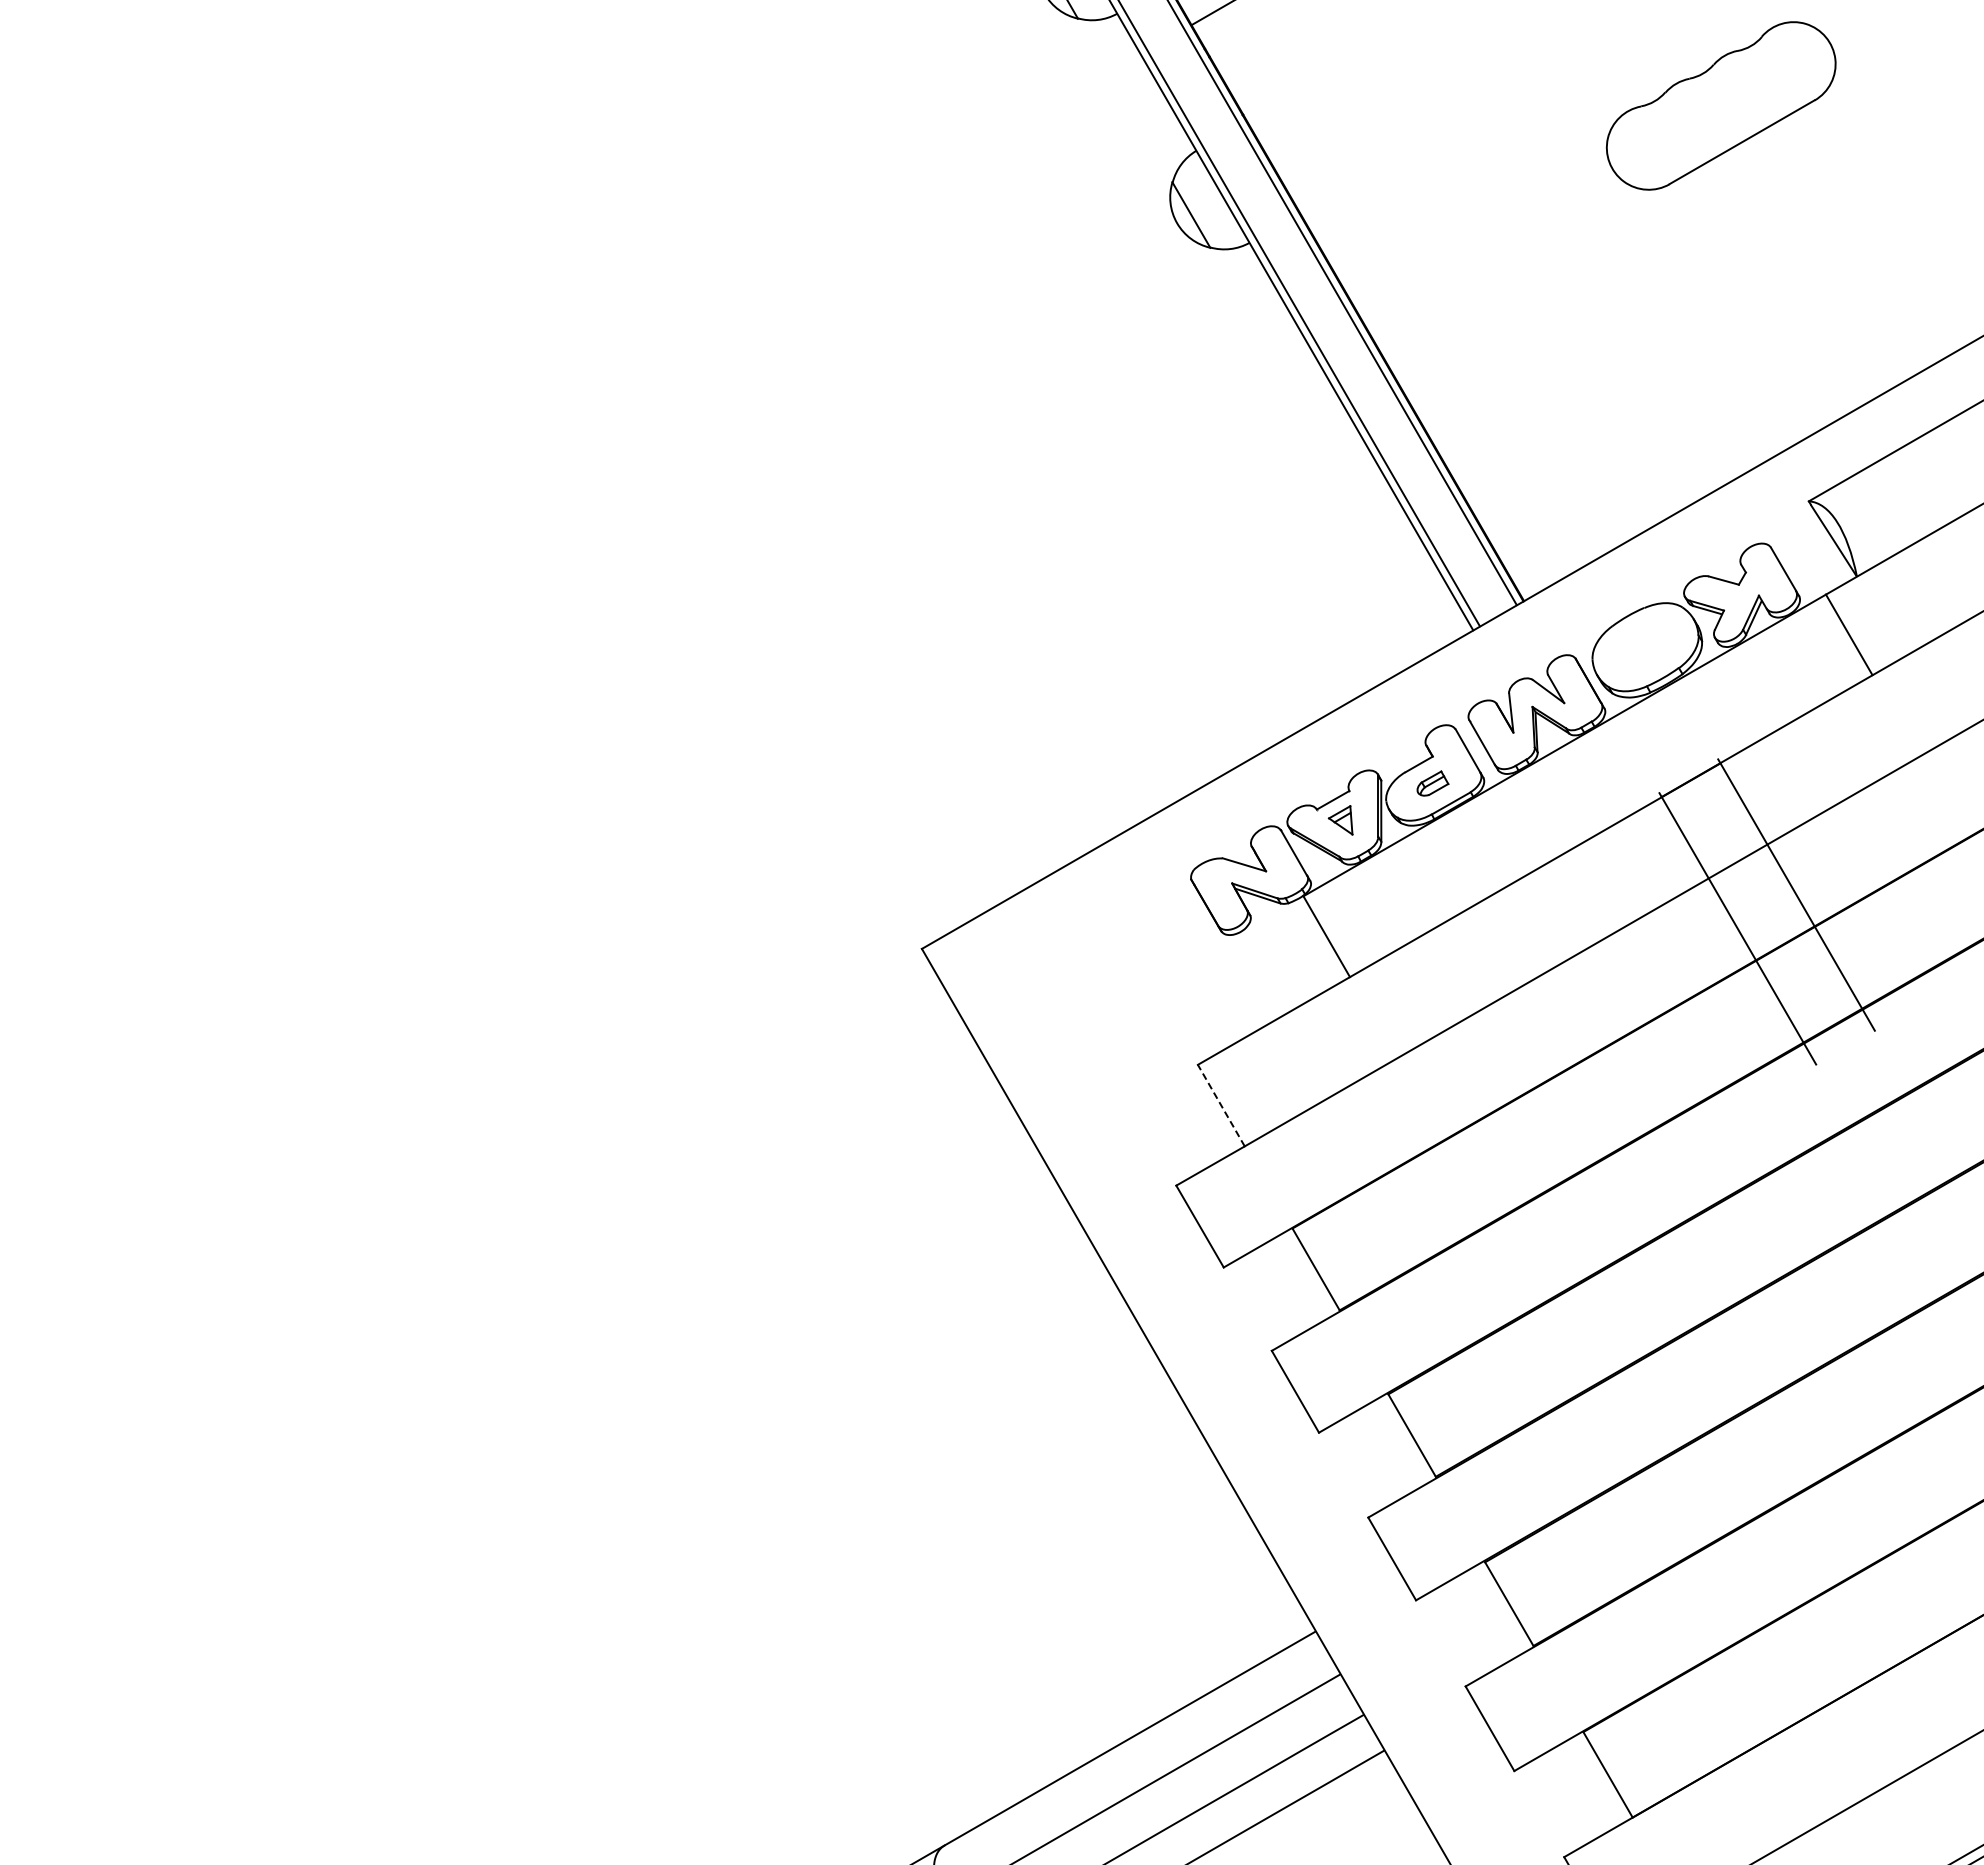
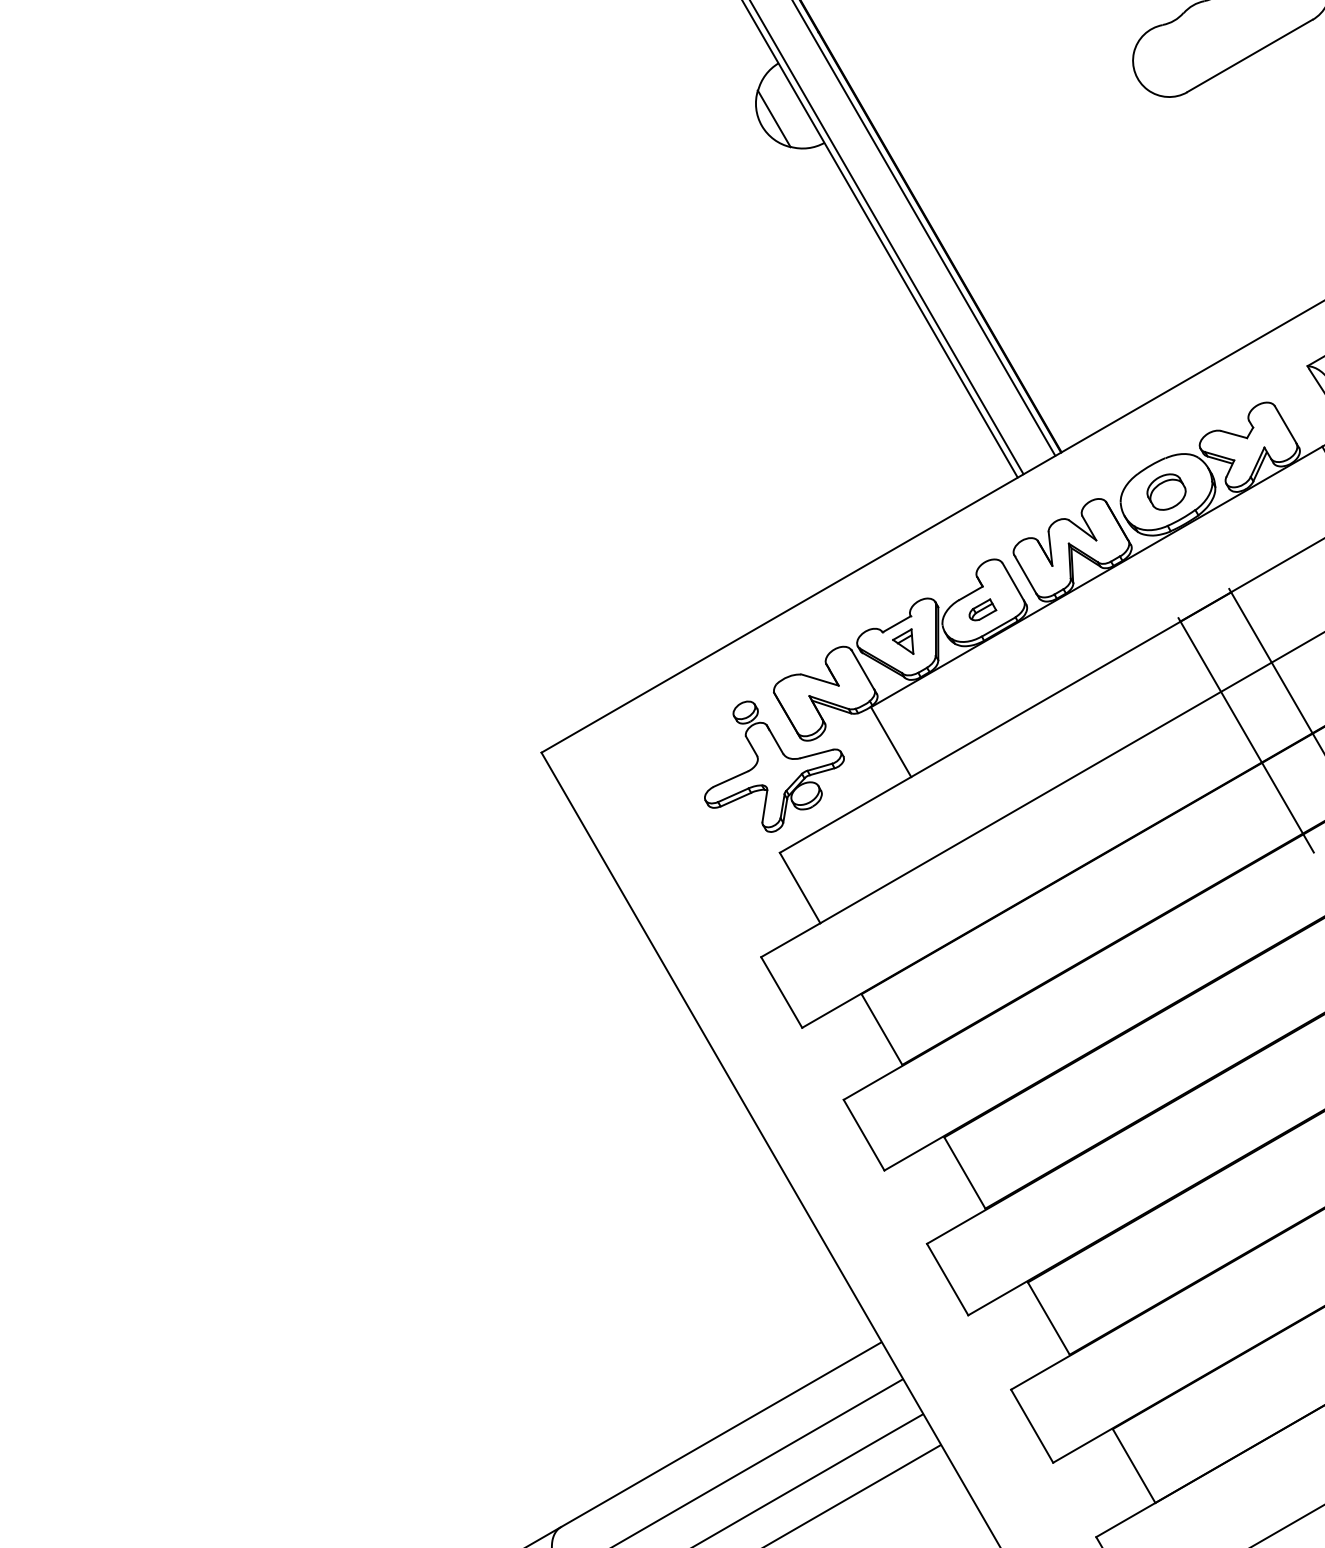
part: (1645, 646) -> (1166, 491), added
part: (1191, 964) -> (774, 766), added
line: (1221, 1105) -> (800, 887), dashed -> solid

